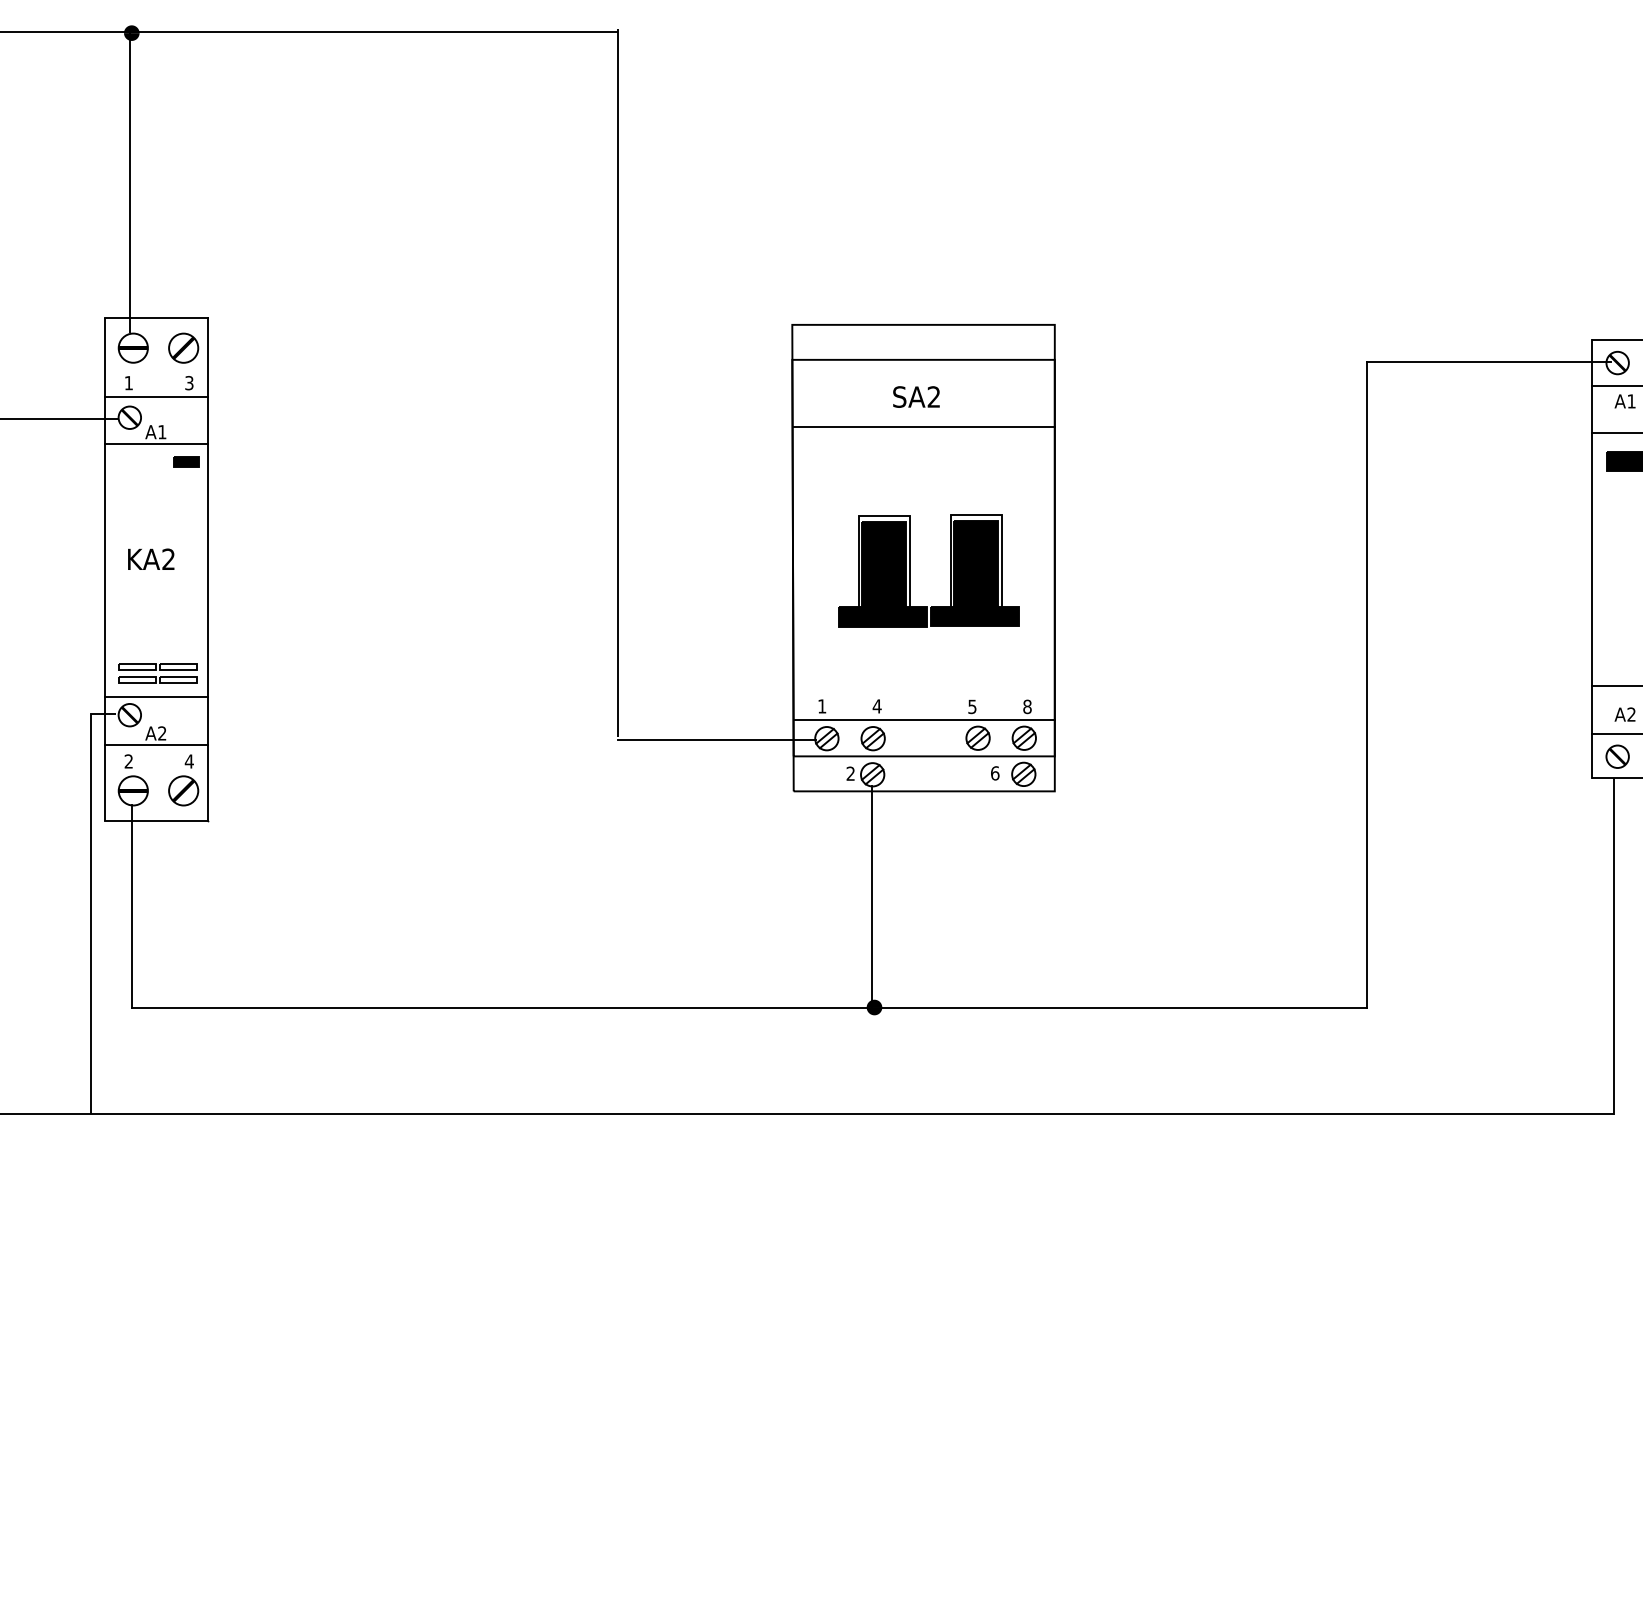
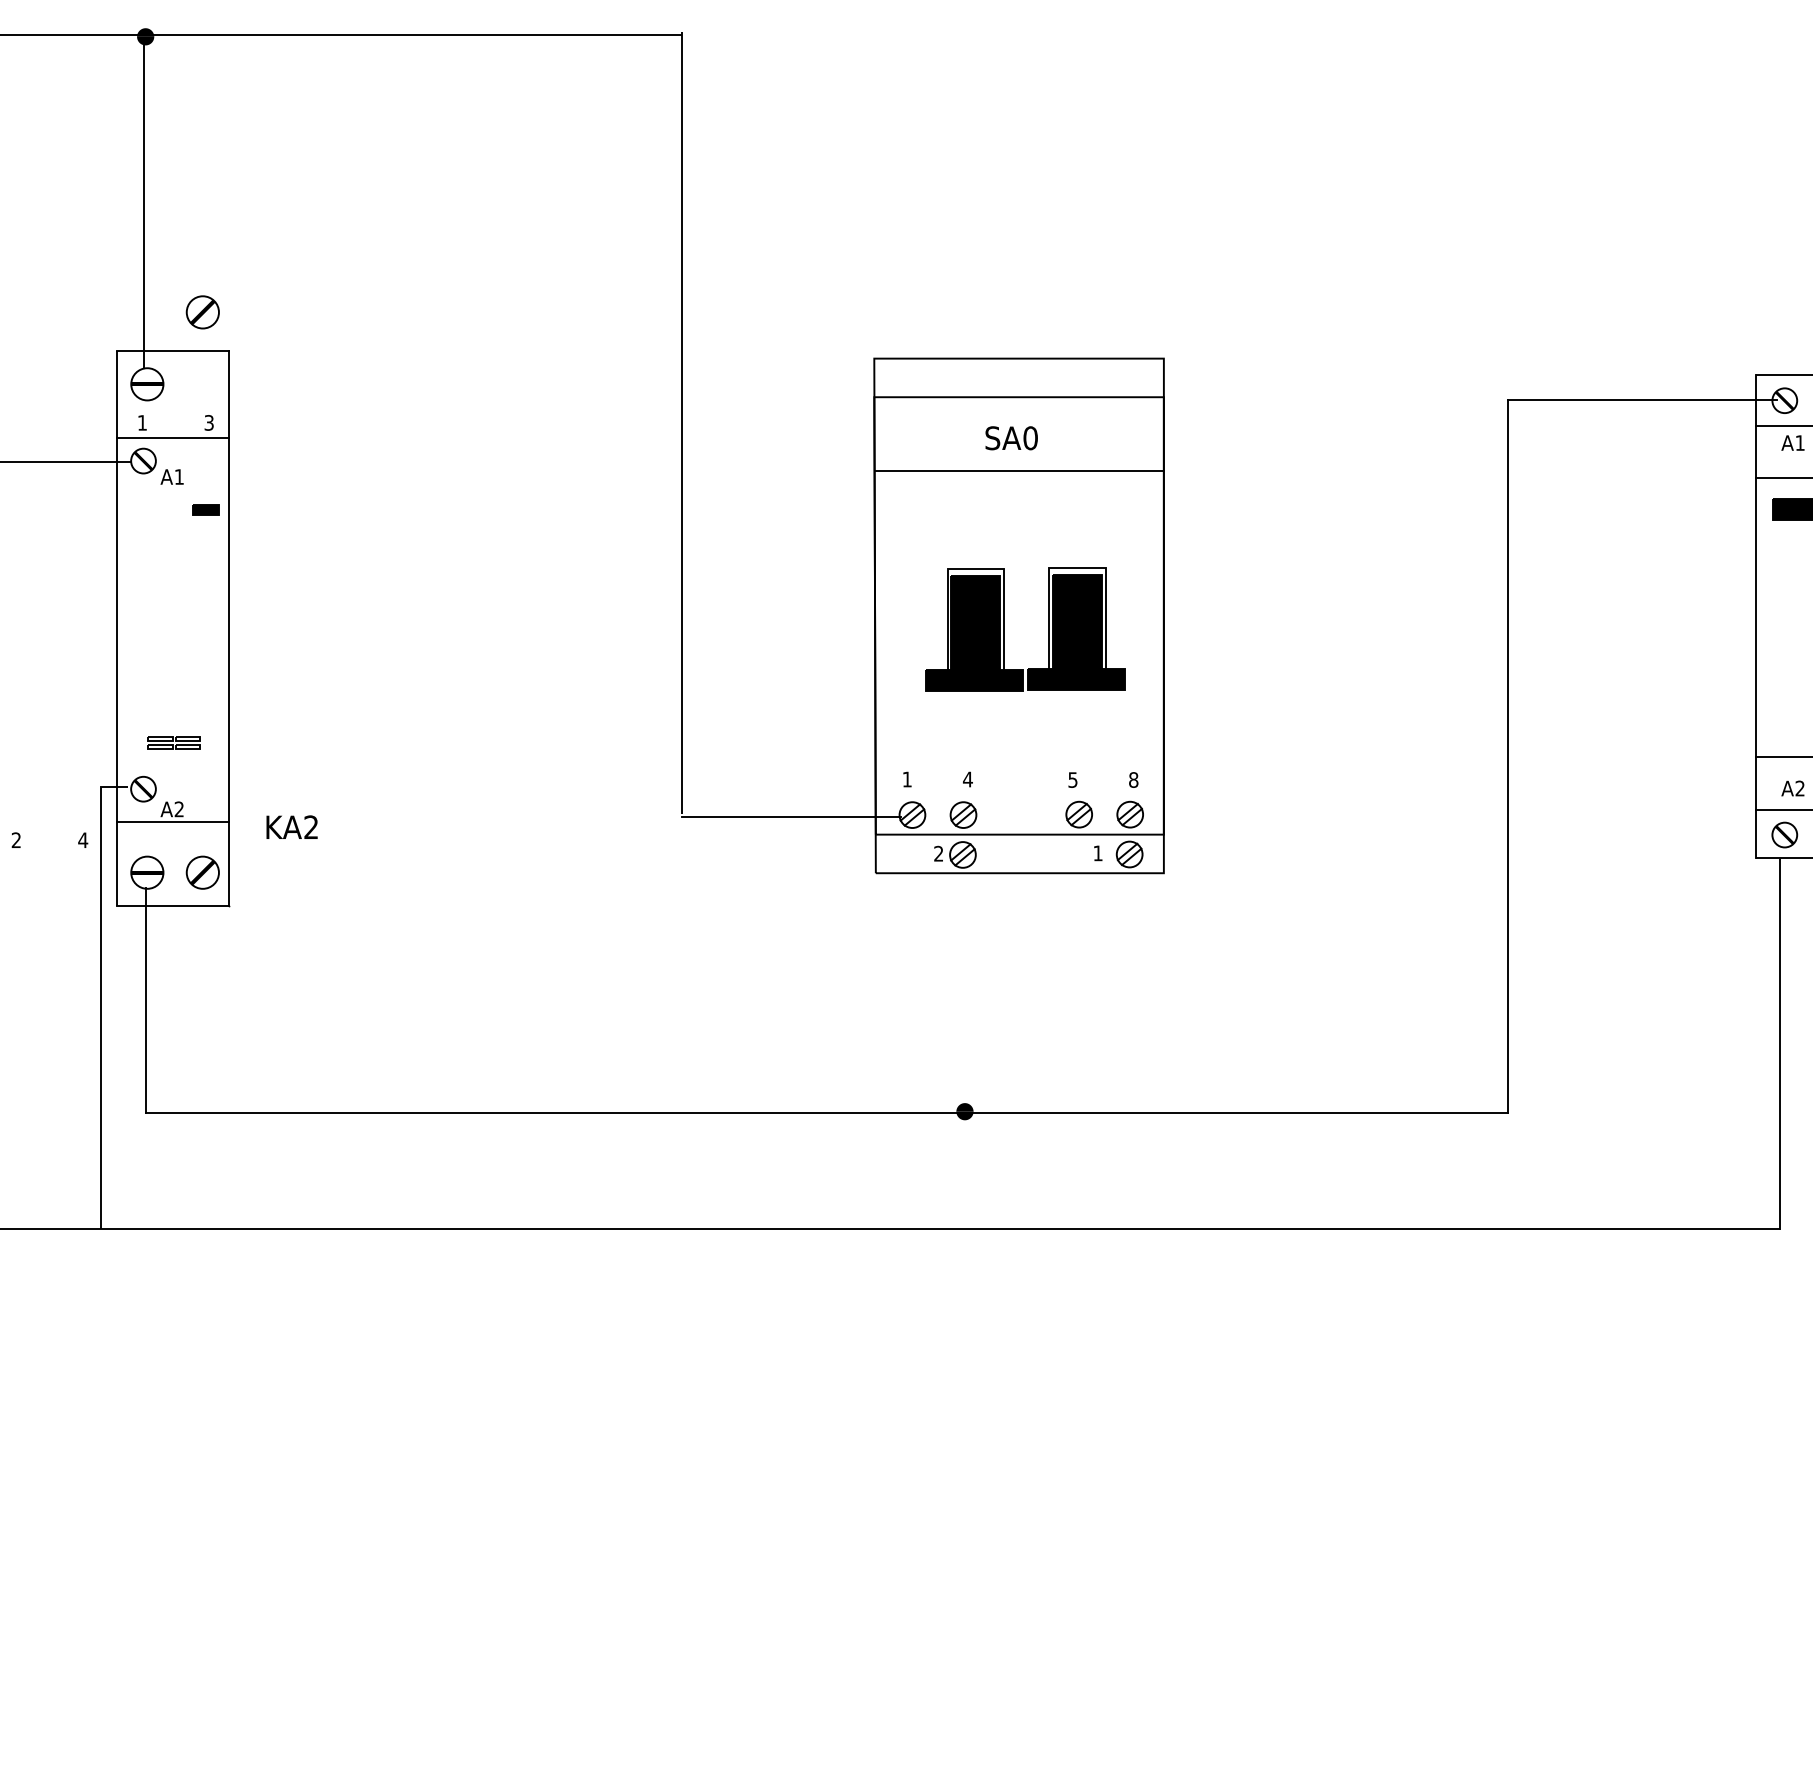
part: (183, 348) -> (202, 312), moved
text: (933, 397) -> (1030, 438), SA2 -> SA0
line: (156, 444) -> (172, 490), removed
text: (150, 558) -> (291, 826), moved
part: (157, 672) -> (173, 742), size x0.6
line: (156, 697) -> (172, 769), removed
line: (923, 720) -> (1019, 795), removed
text: (158, 760) -> (49, 839), moved
text: (994, 773) -> (1097, 853), 6 -> 1
line: (872, 896) -> (962, 989), removed

